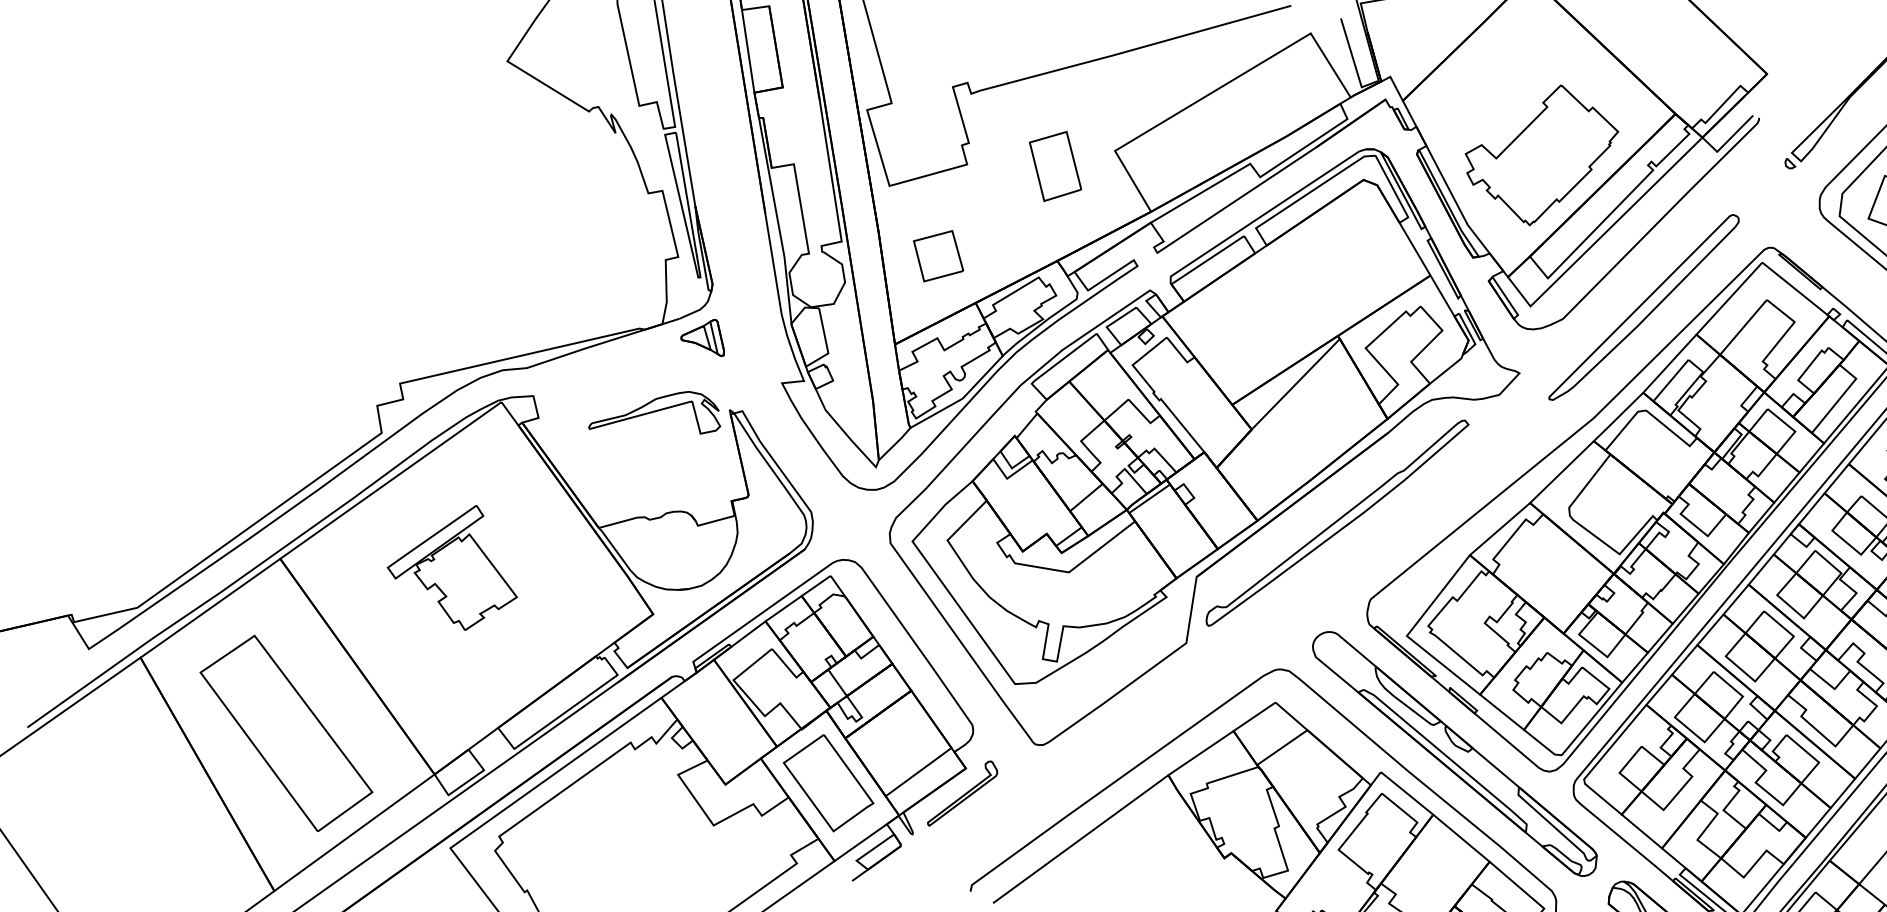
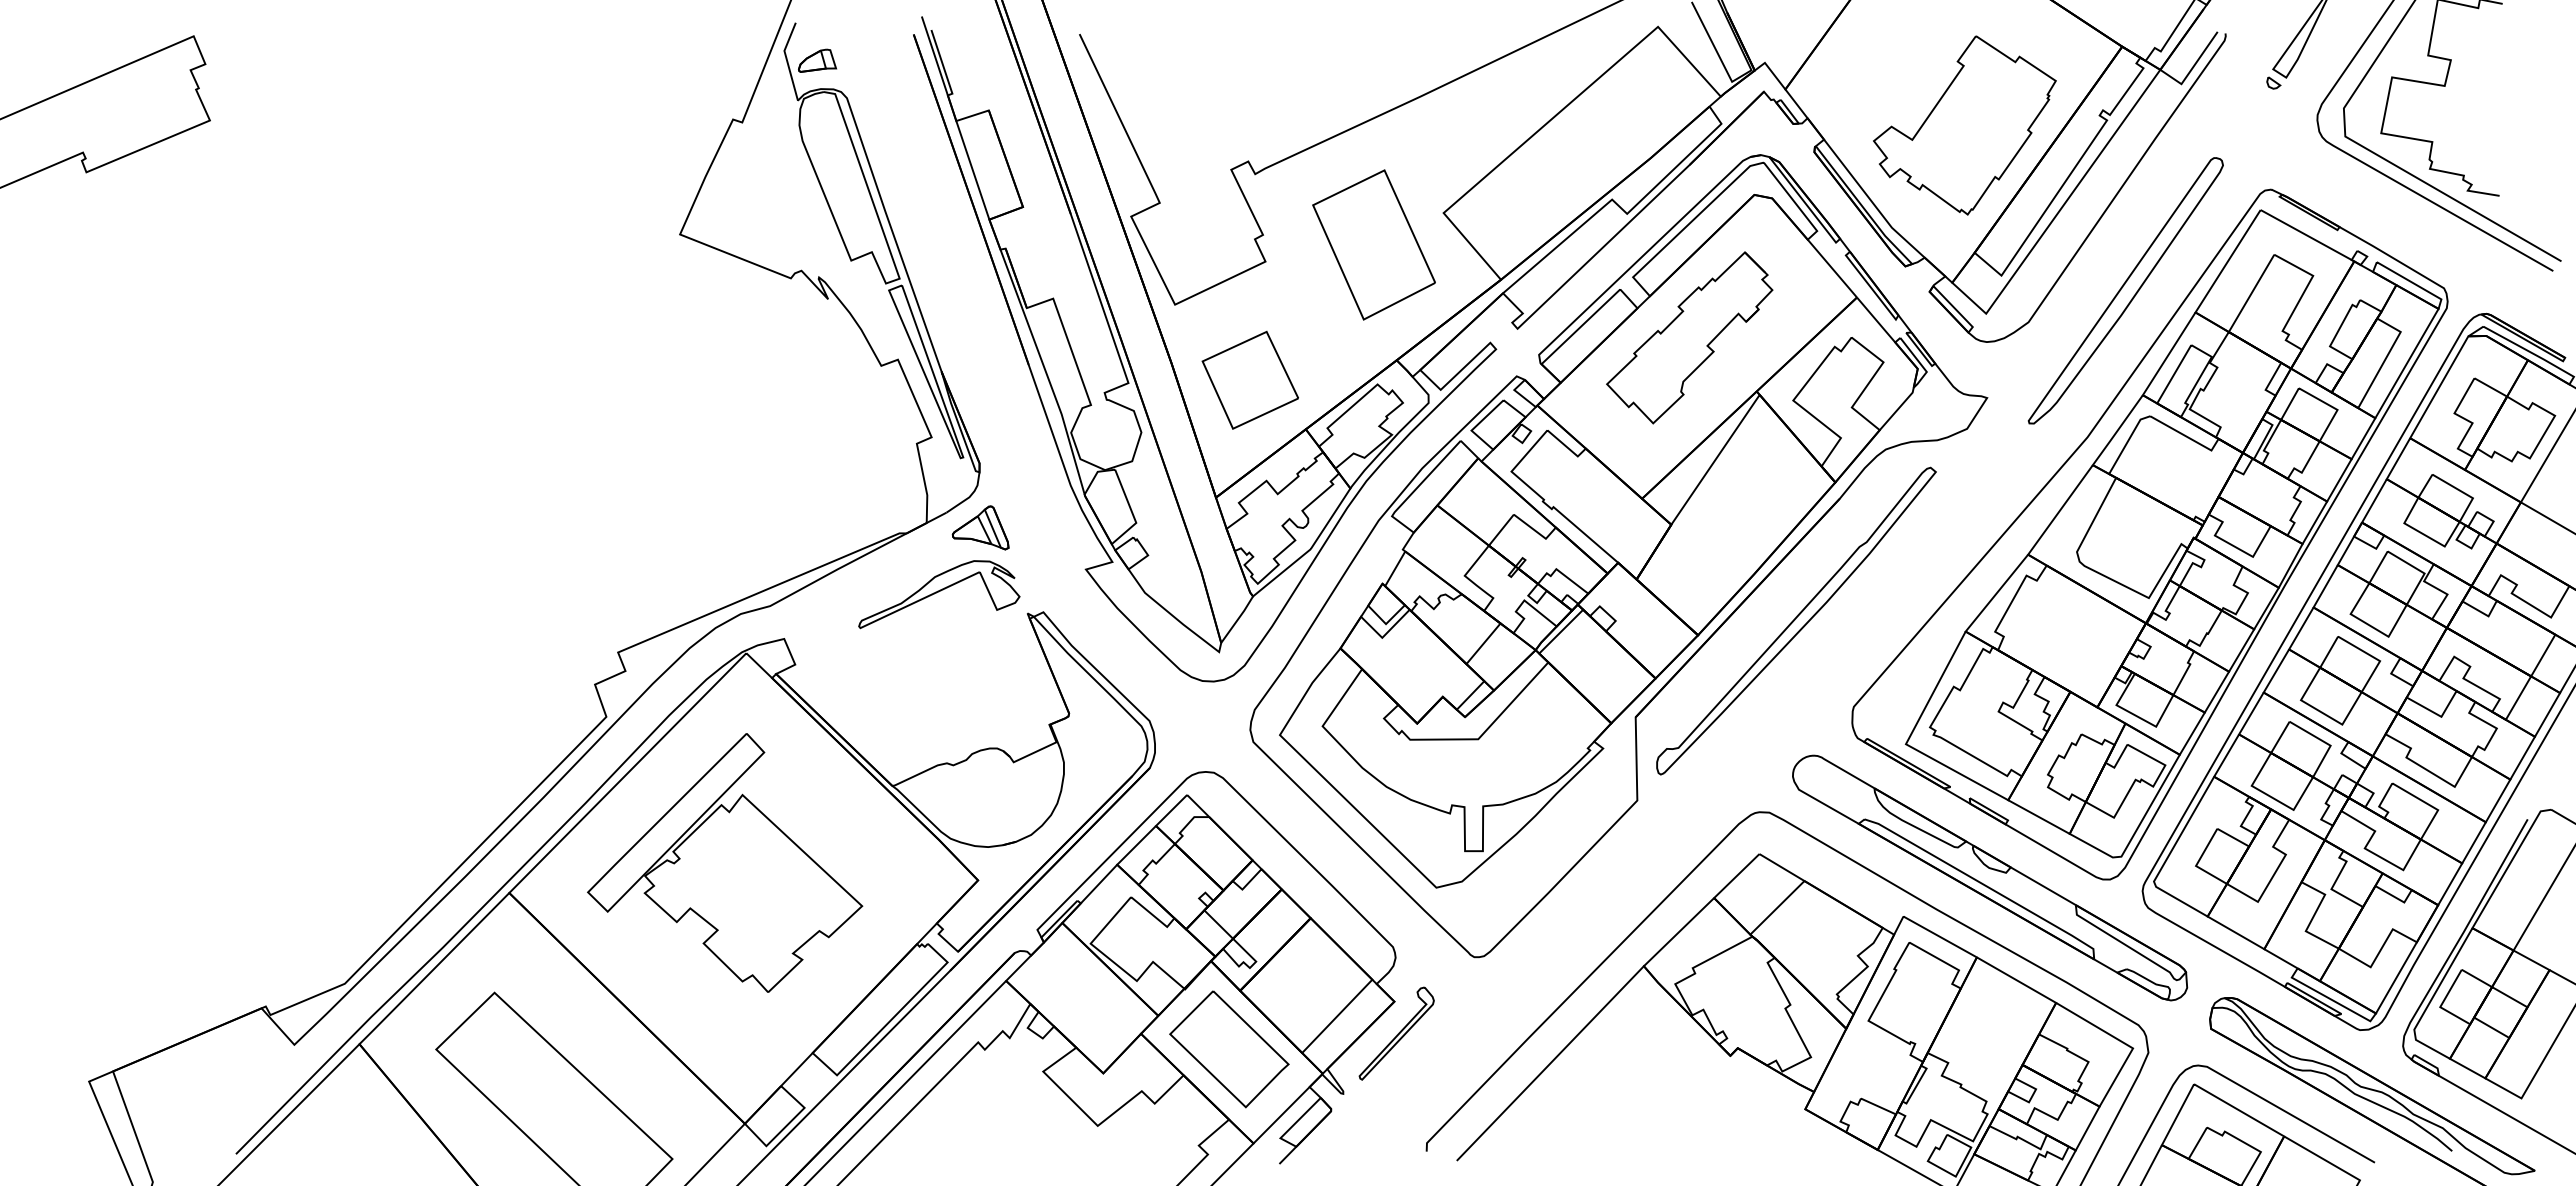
part: (1055, 166) -> (1373, 244), size x1.67
part: (938, 255) -> (1249, 379), size x1.43
part: (1292, 283) -> (1689, 337), added
part: (657, 413) -> (939, 594), moved
part: (455, 564) -> (725, 862), size x1.67

